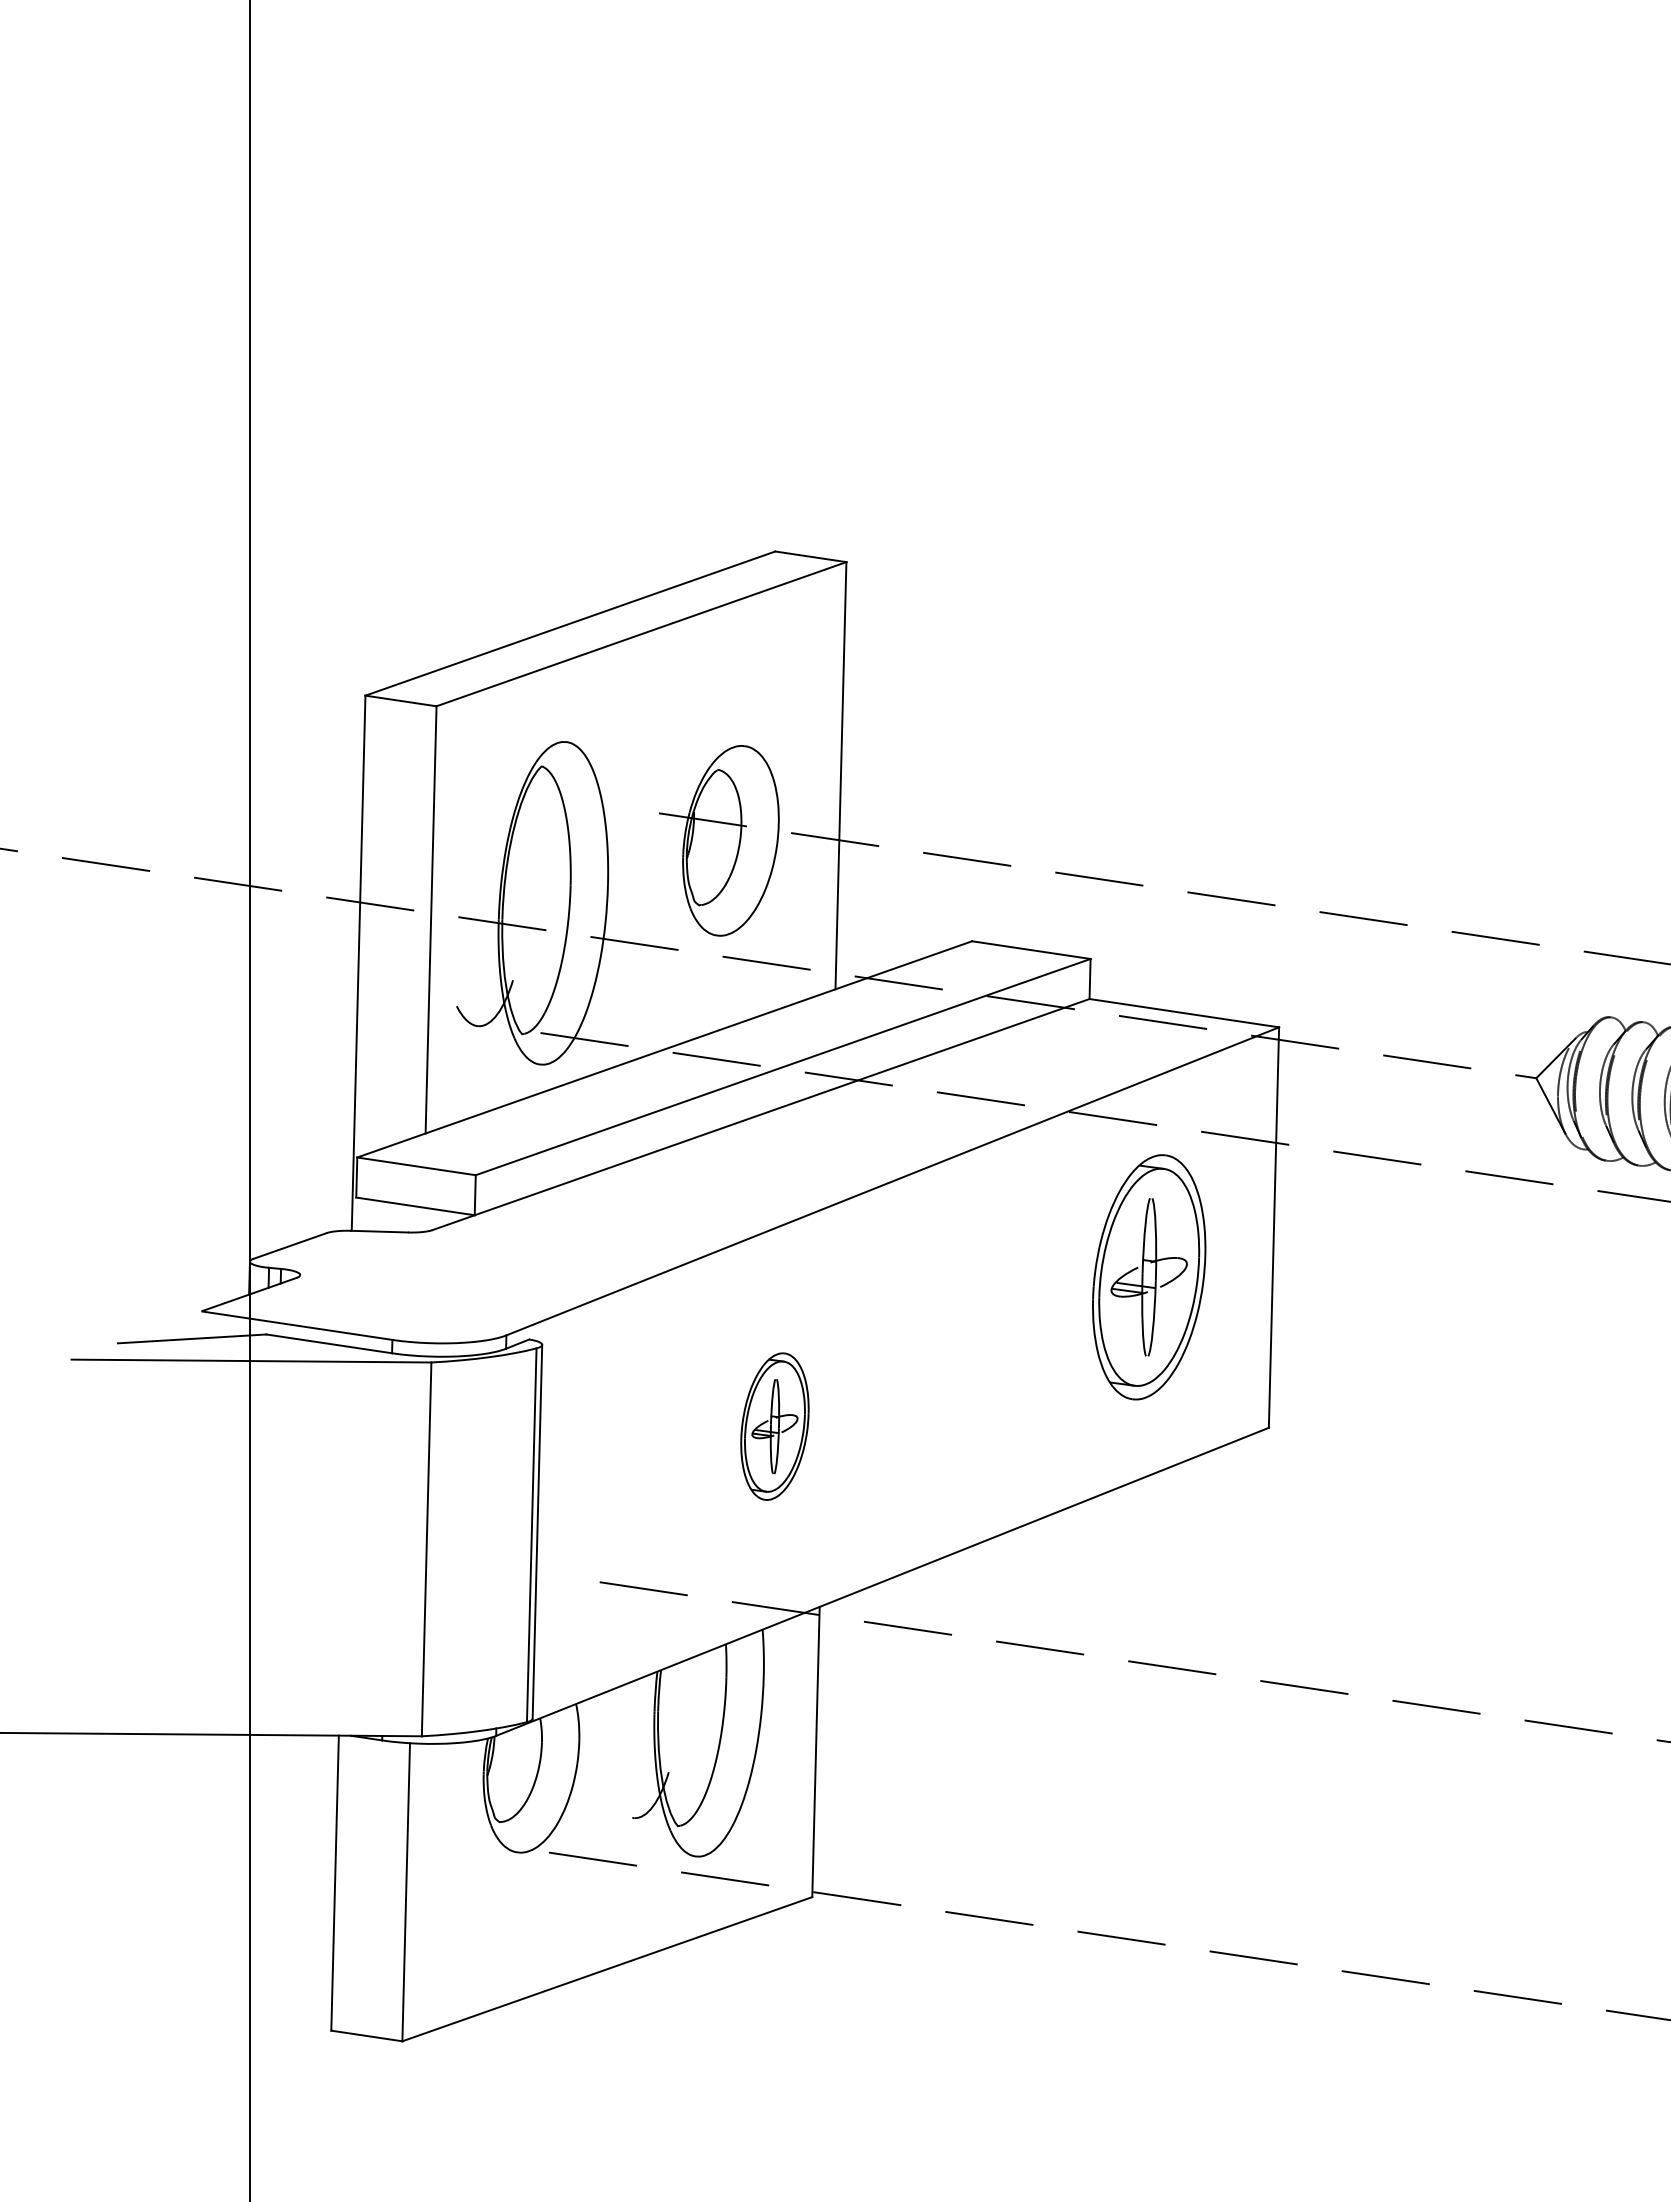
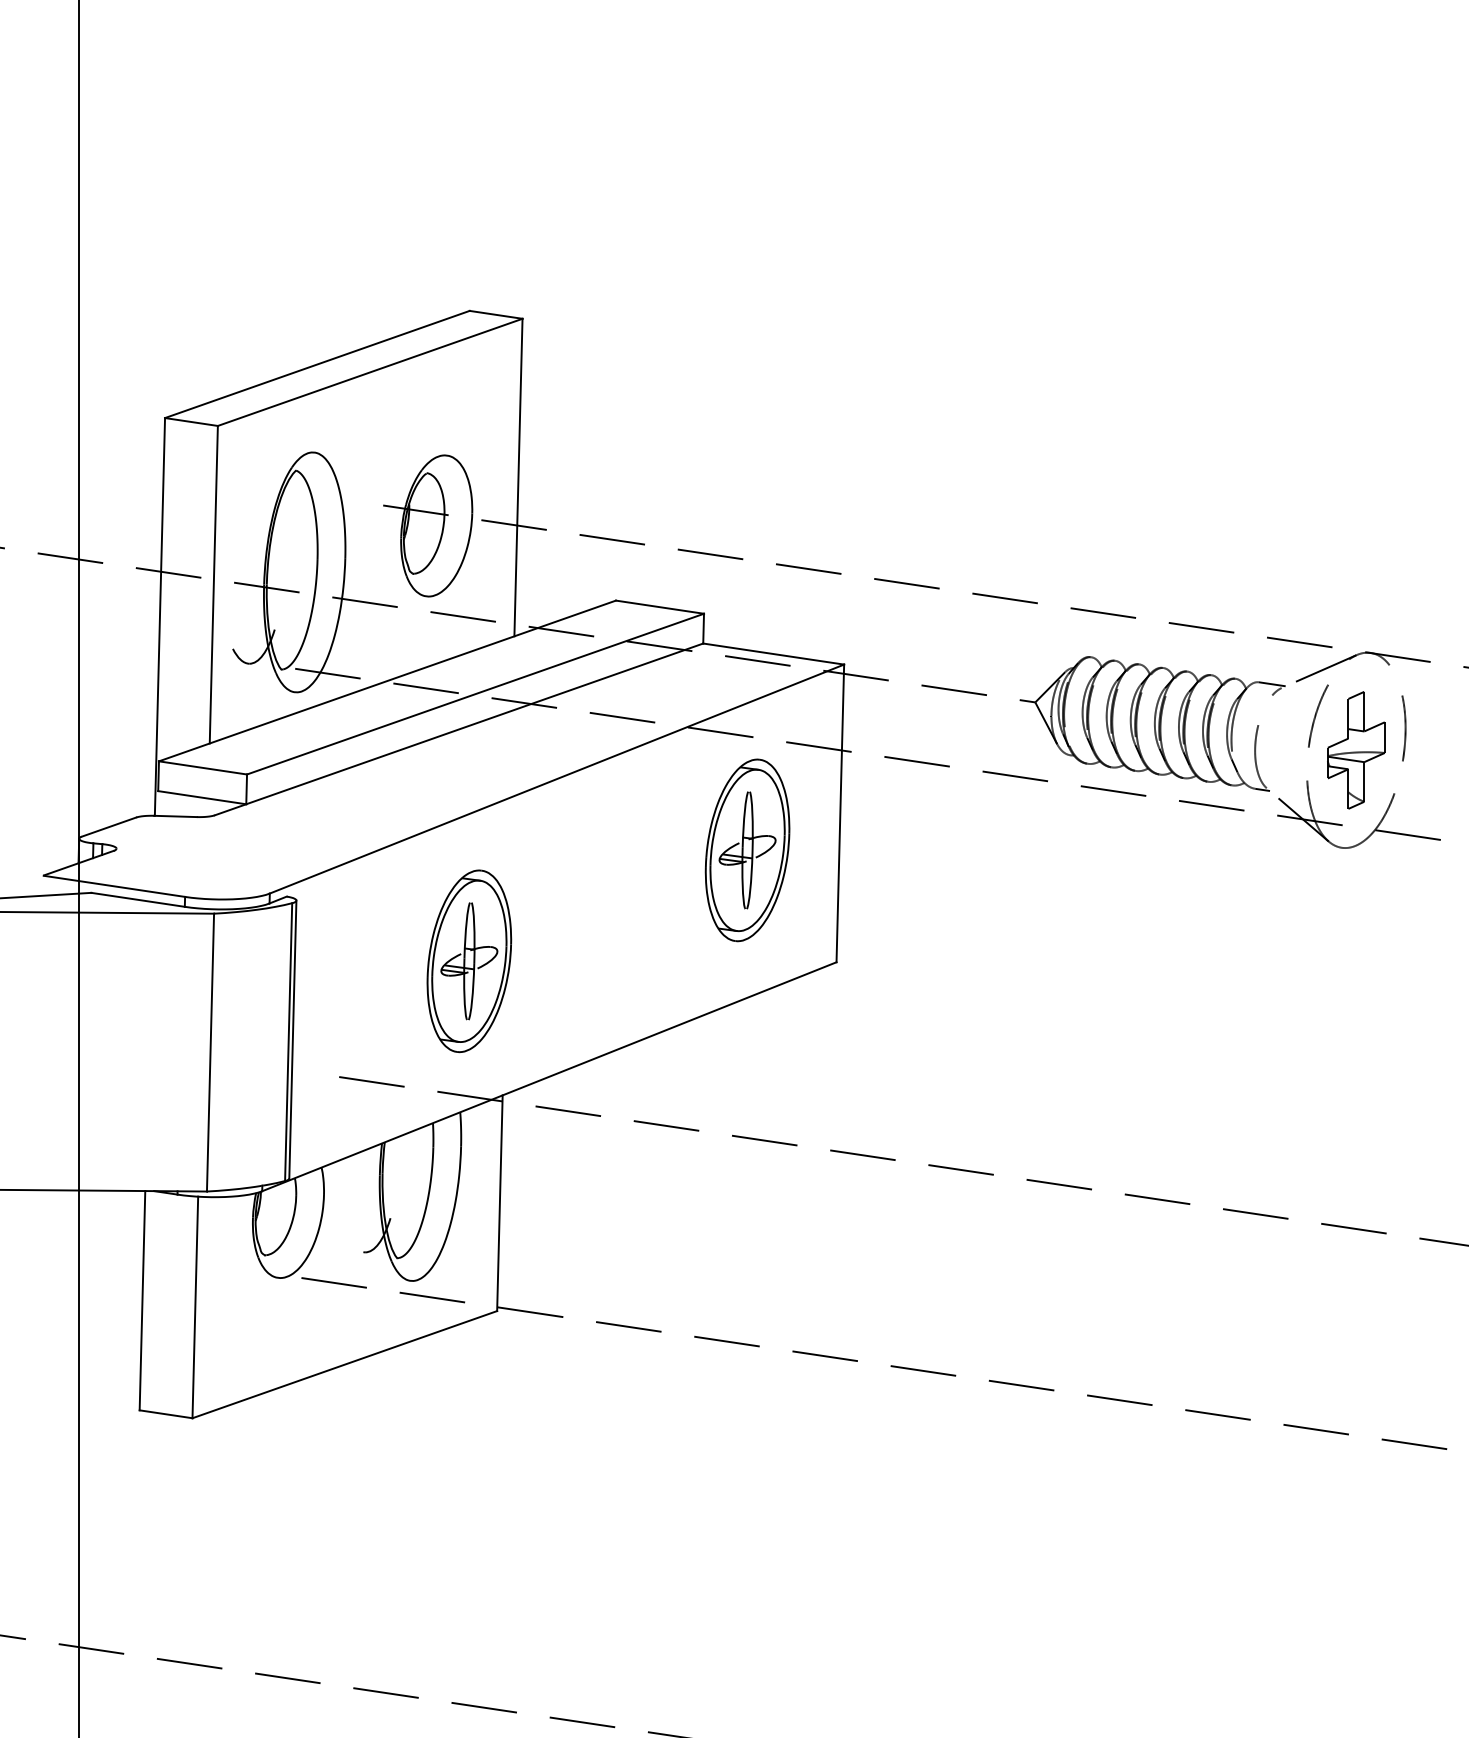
part: (775, 1426) -> (469, 961), size x1.67

